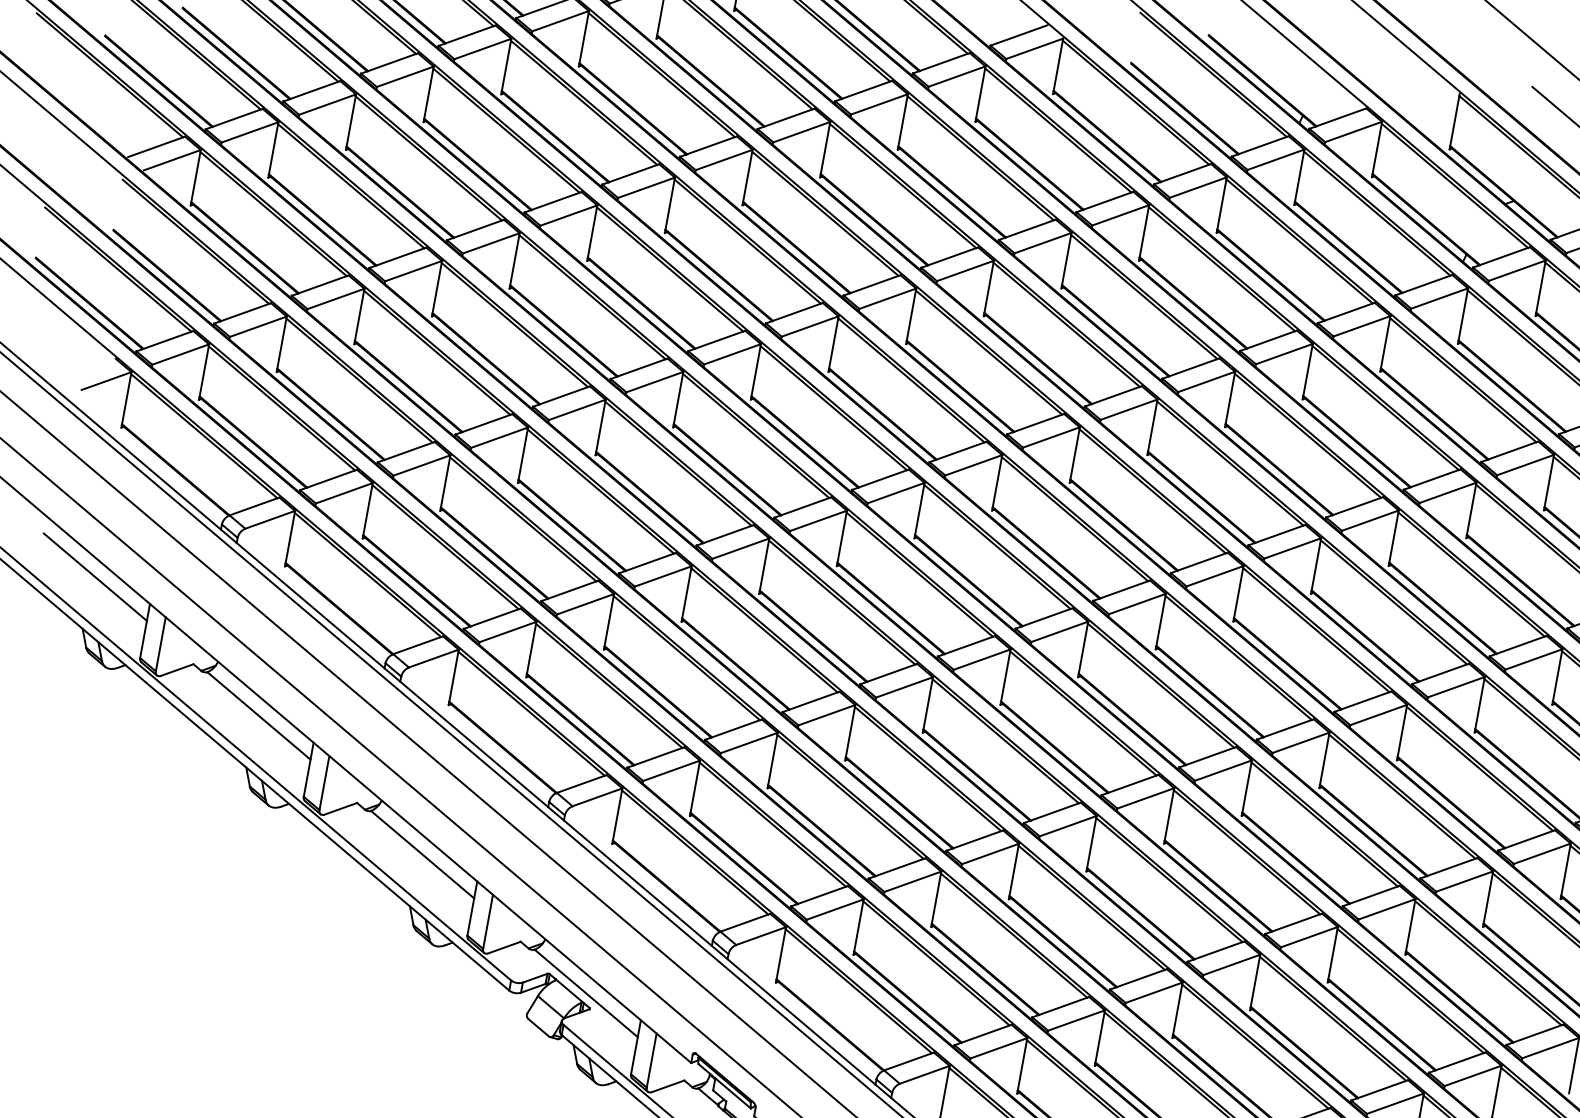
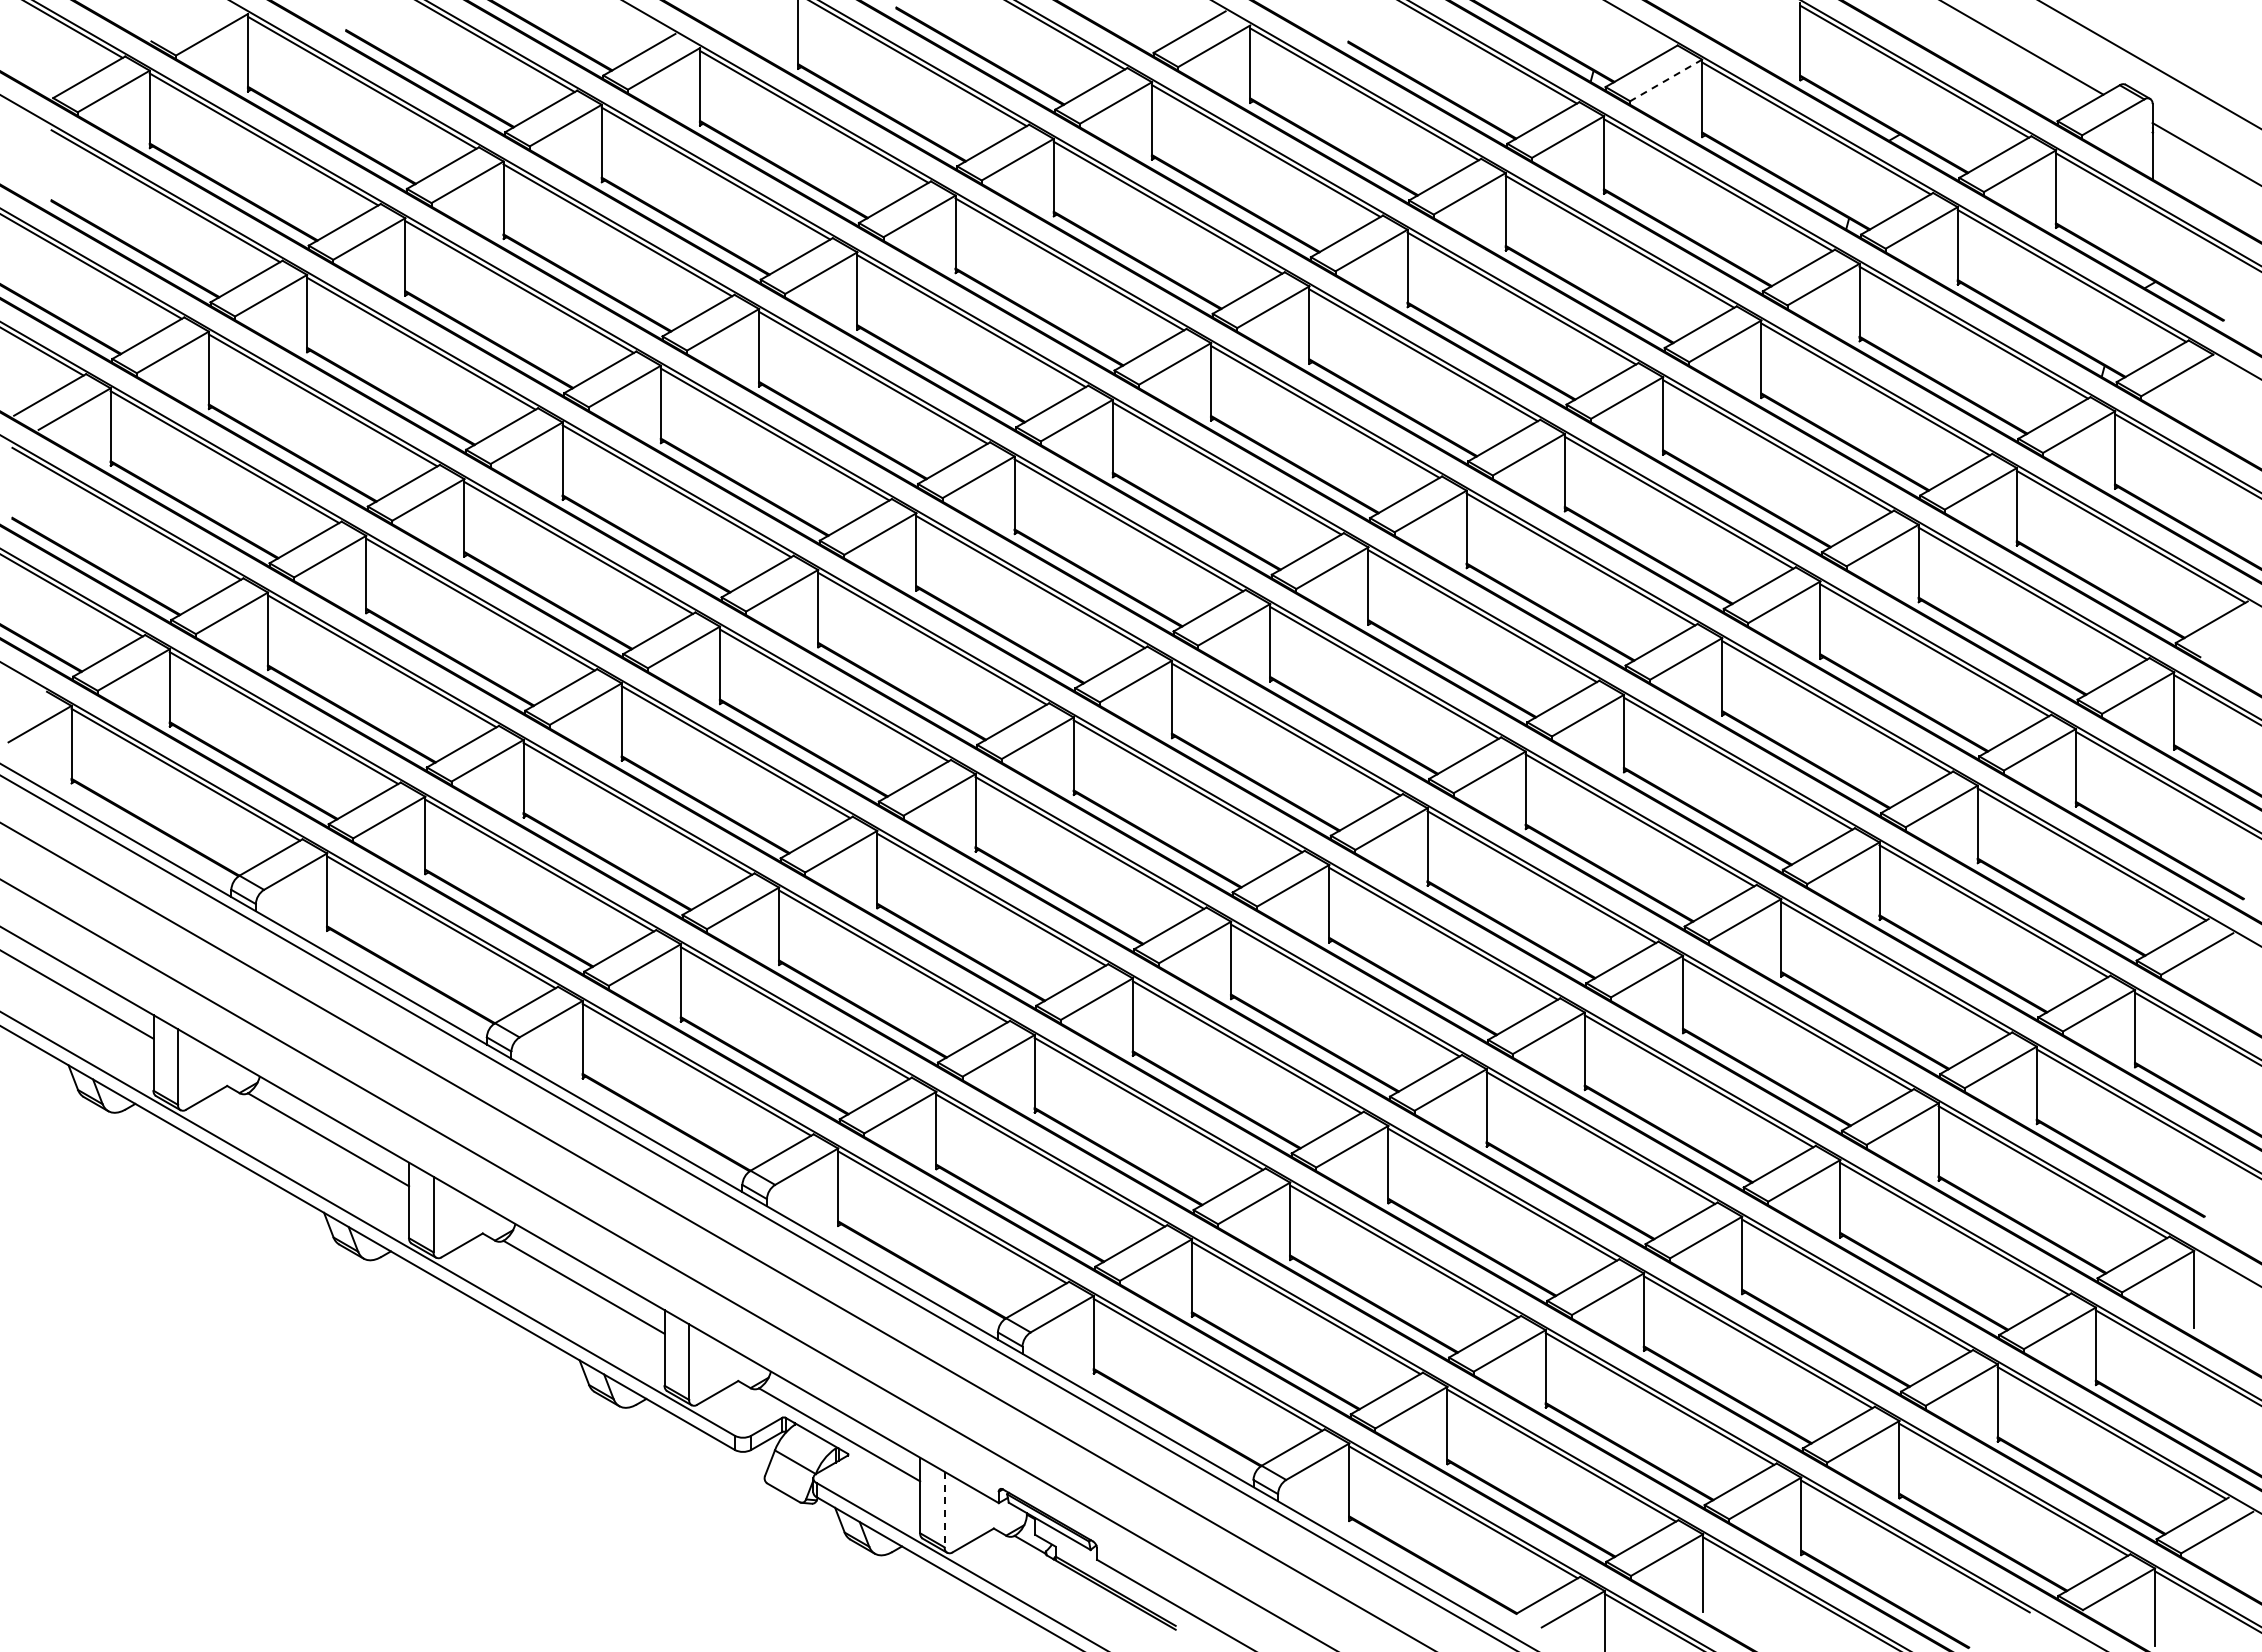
line: (1353, 132) -> (1666, 80), solid -> dashed
line: (651, 1060) -> (944, 1509), solid -> dashed

